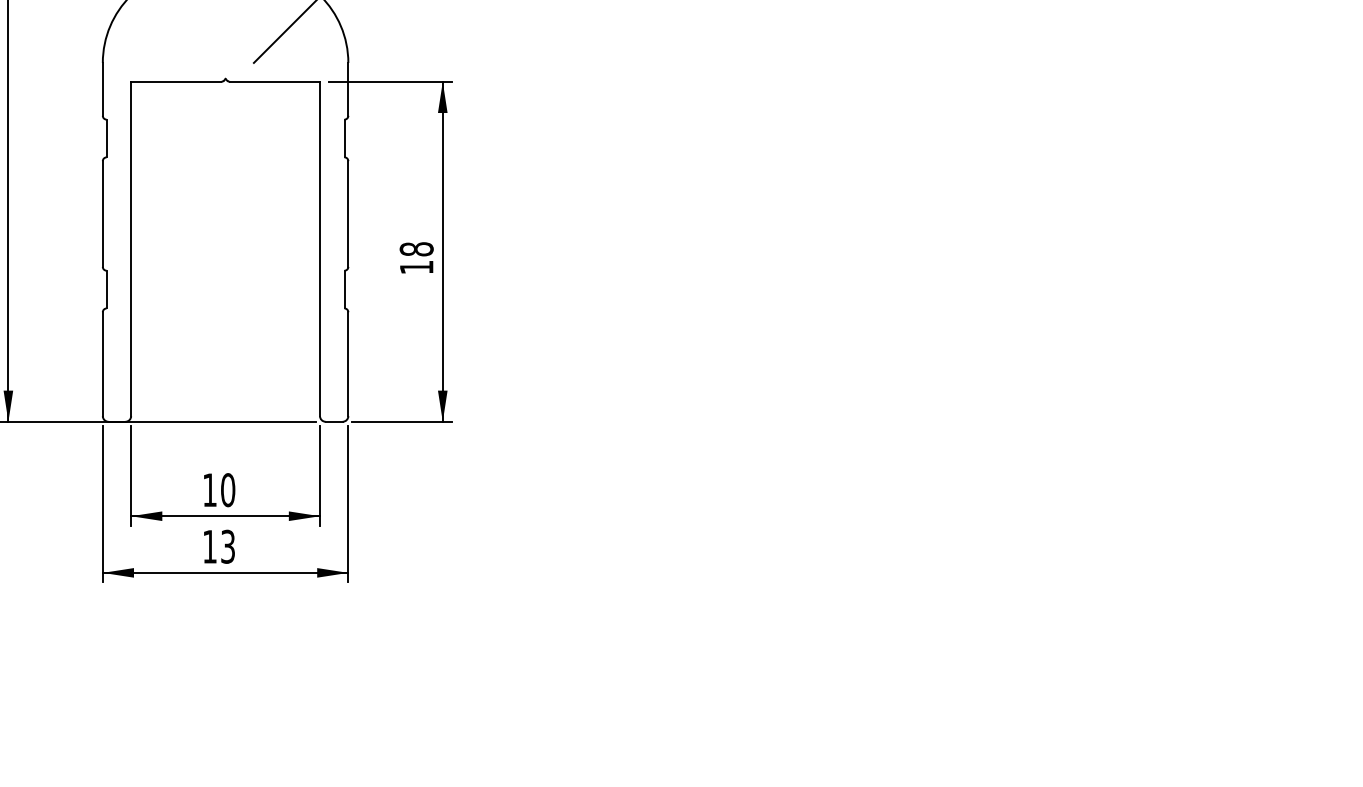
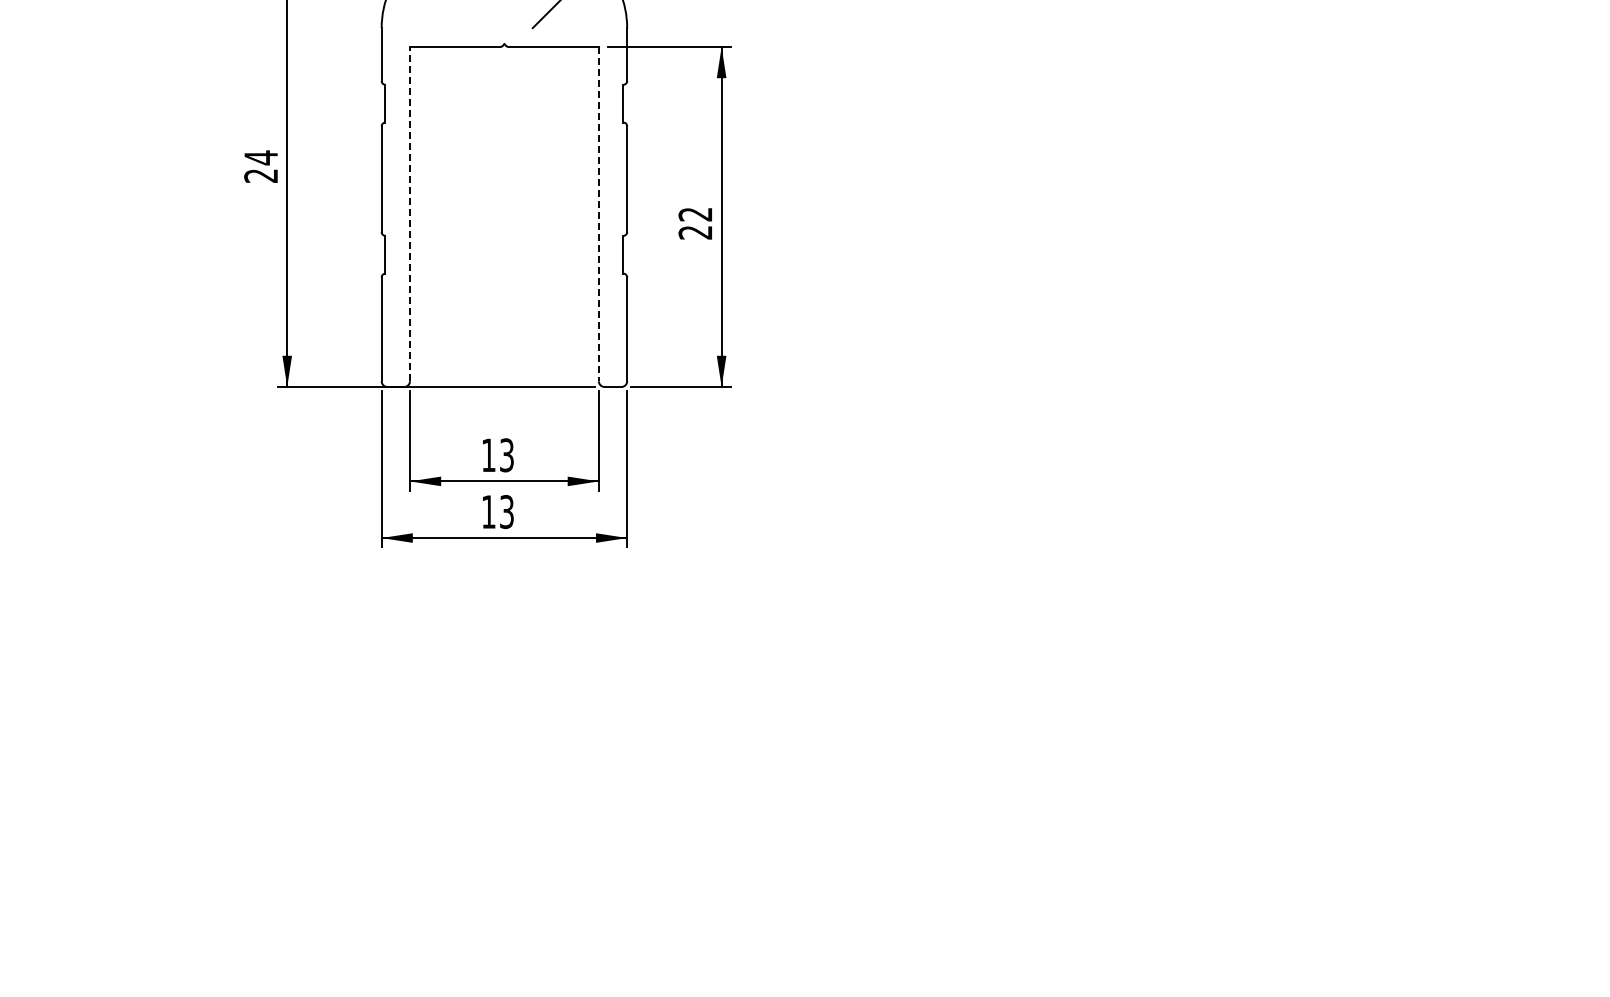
line: (131, 248) -> (410, 213), solid -> dashed
line: (319, 249) -> (598, 214), solid -> dashed
text: (416, 258) -> (695, 223), 18 -> 22
text: (227, 490) -> (506, 455), 10 -> 13

